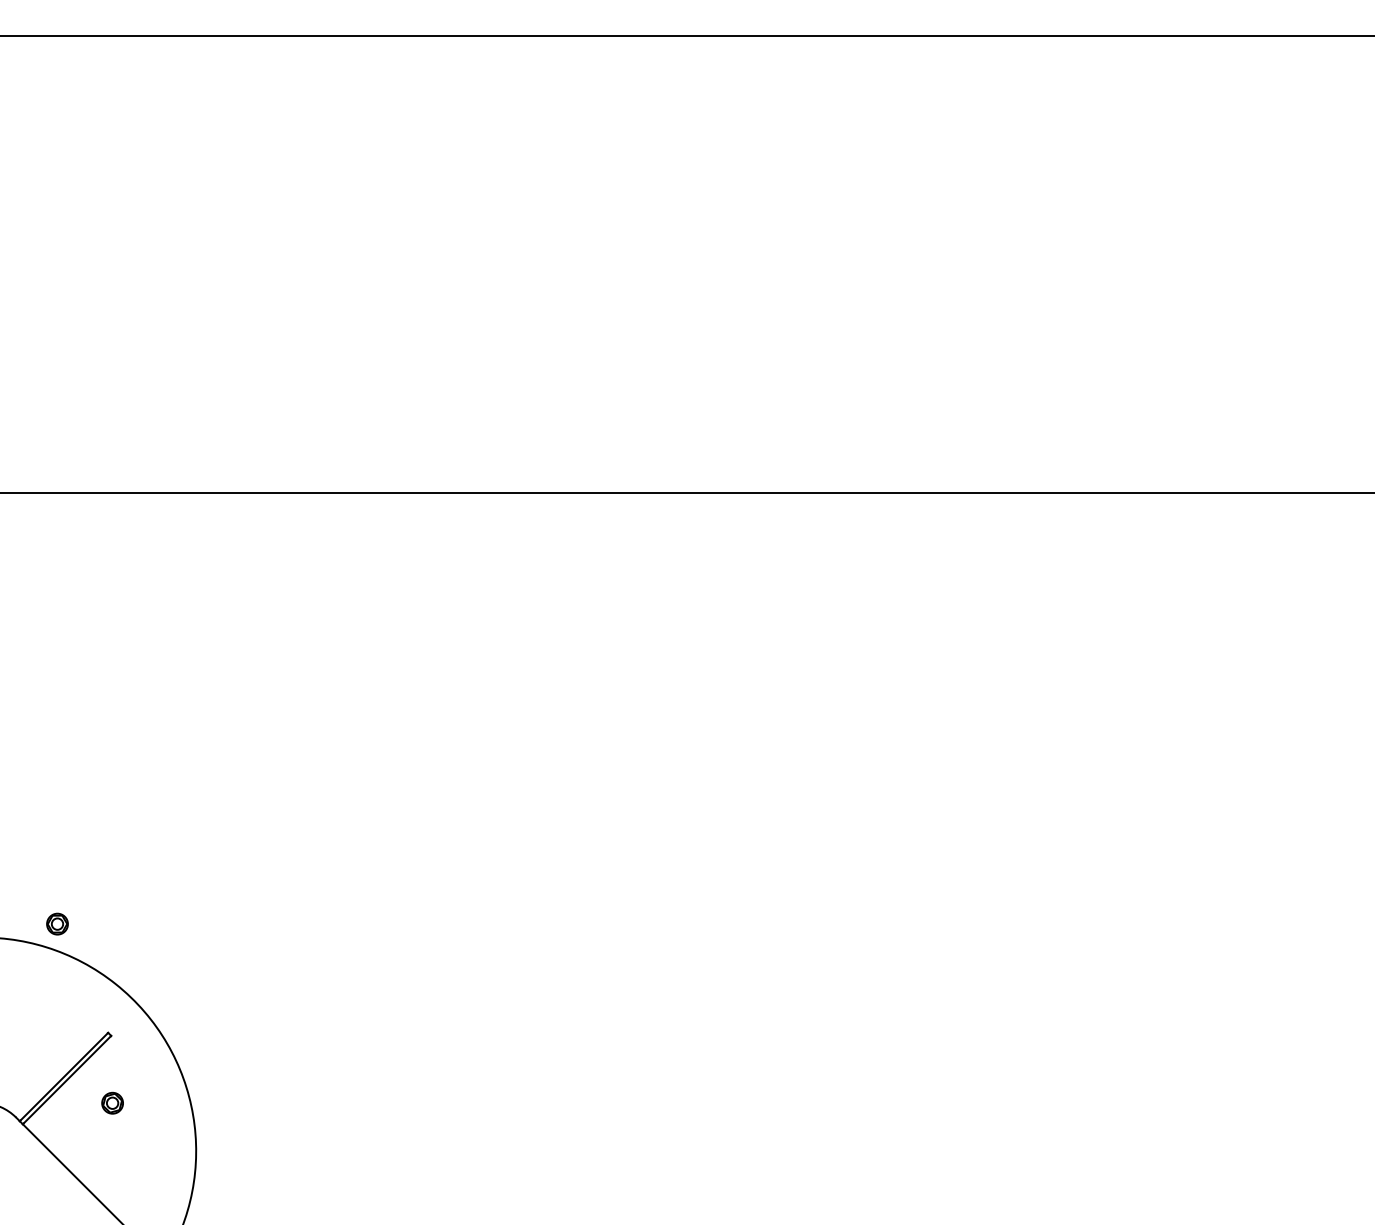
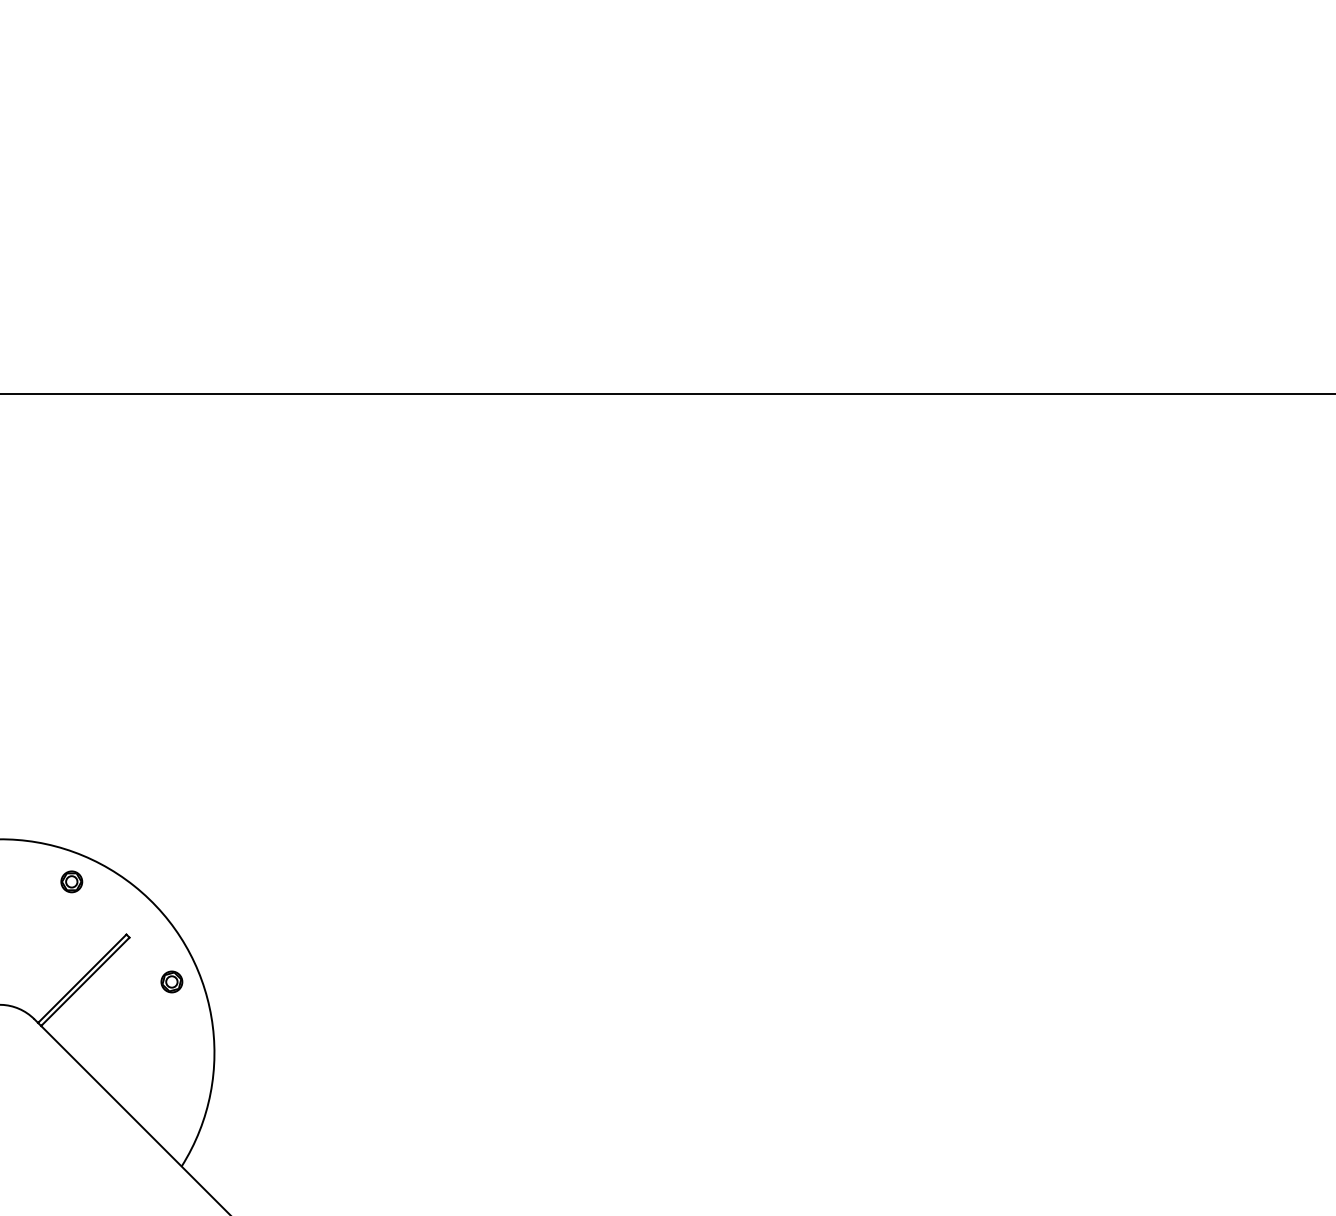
part: (57, 923) -> (71, 881), moved
part: (112, 1102) -> (171, 981), moved

